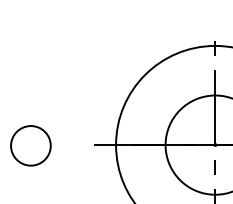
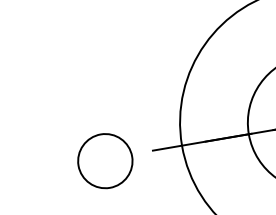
part: (30, 145) -> (104, 160), moved

